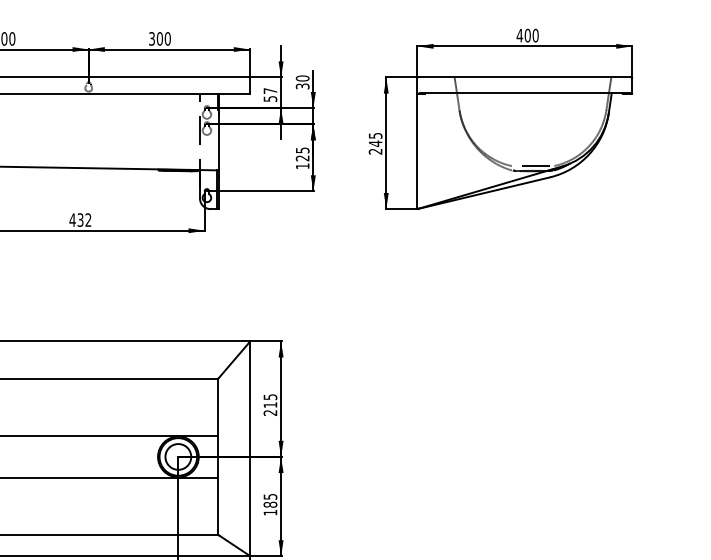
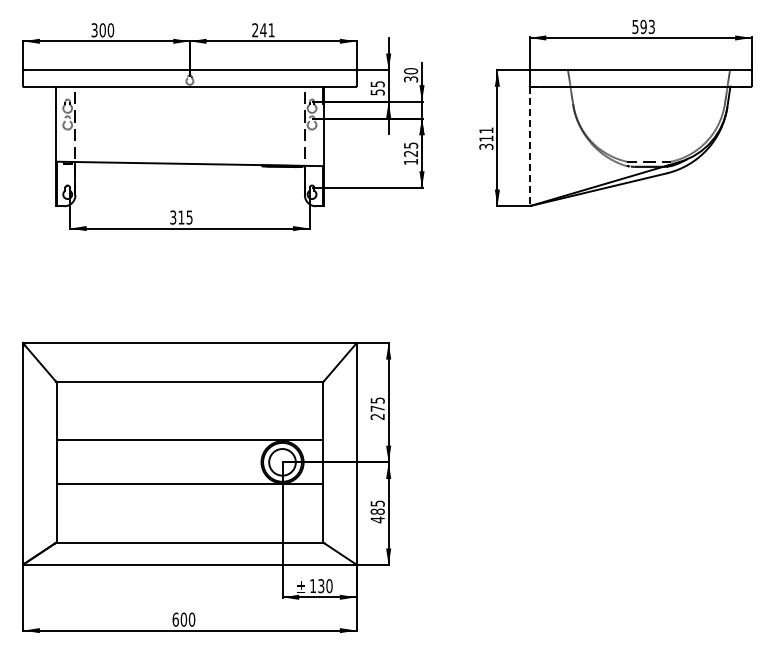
text: (527, 36) -> (643, 27), 400 -> 593
text: (159, 39) -> (263, 30), 300 -> 241
text: (270, 91) -> (377, 84), 57 -> 55
text: (375, 143) -> (486, 138), 245 -> 311
line: (417, 151) -> (529, 146), solid -> dashed
text: (79, 220) -> (180, 217), 432 -> 315
text: (270, 404) -> (377, 408), 215 -> 275
text: (270, 512) -> (377, 519), 185 -> 485

